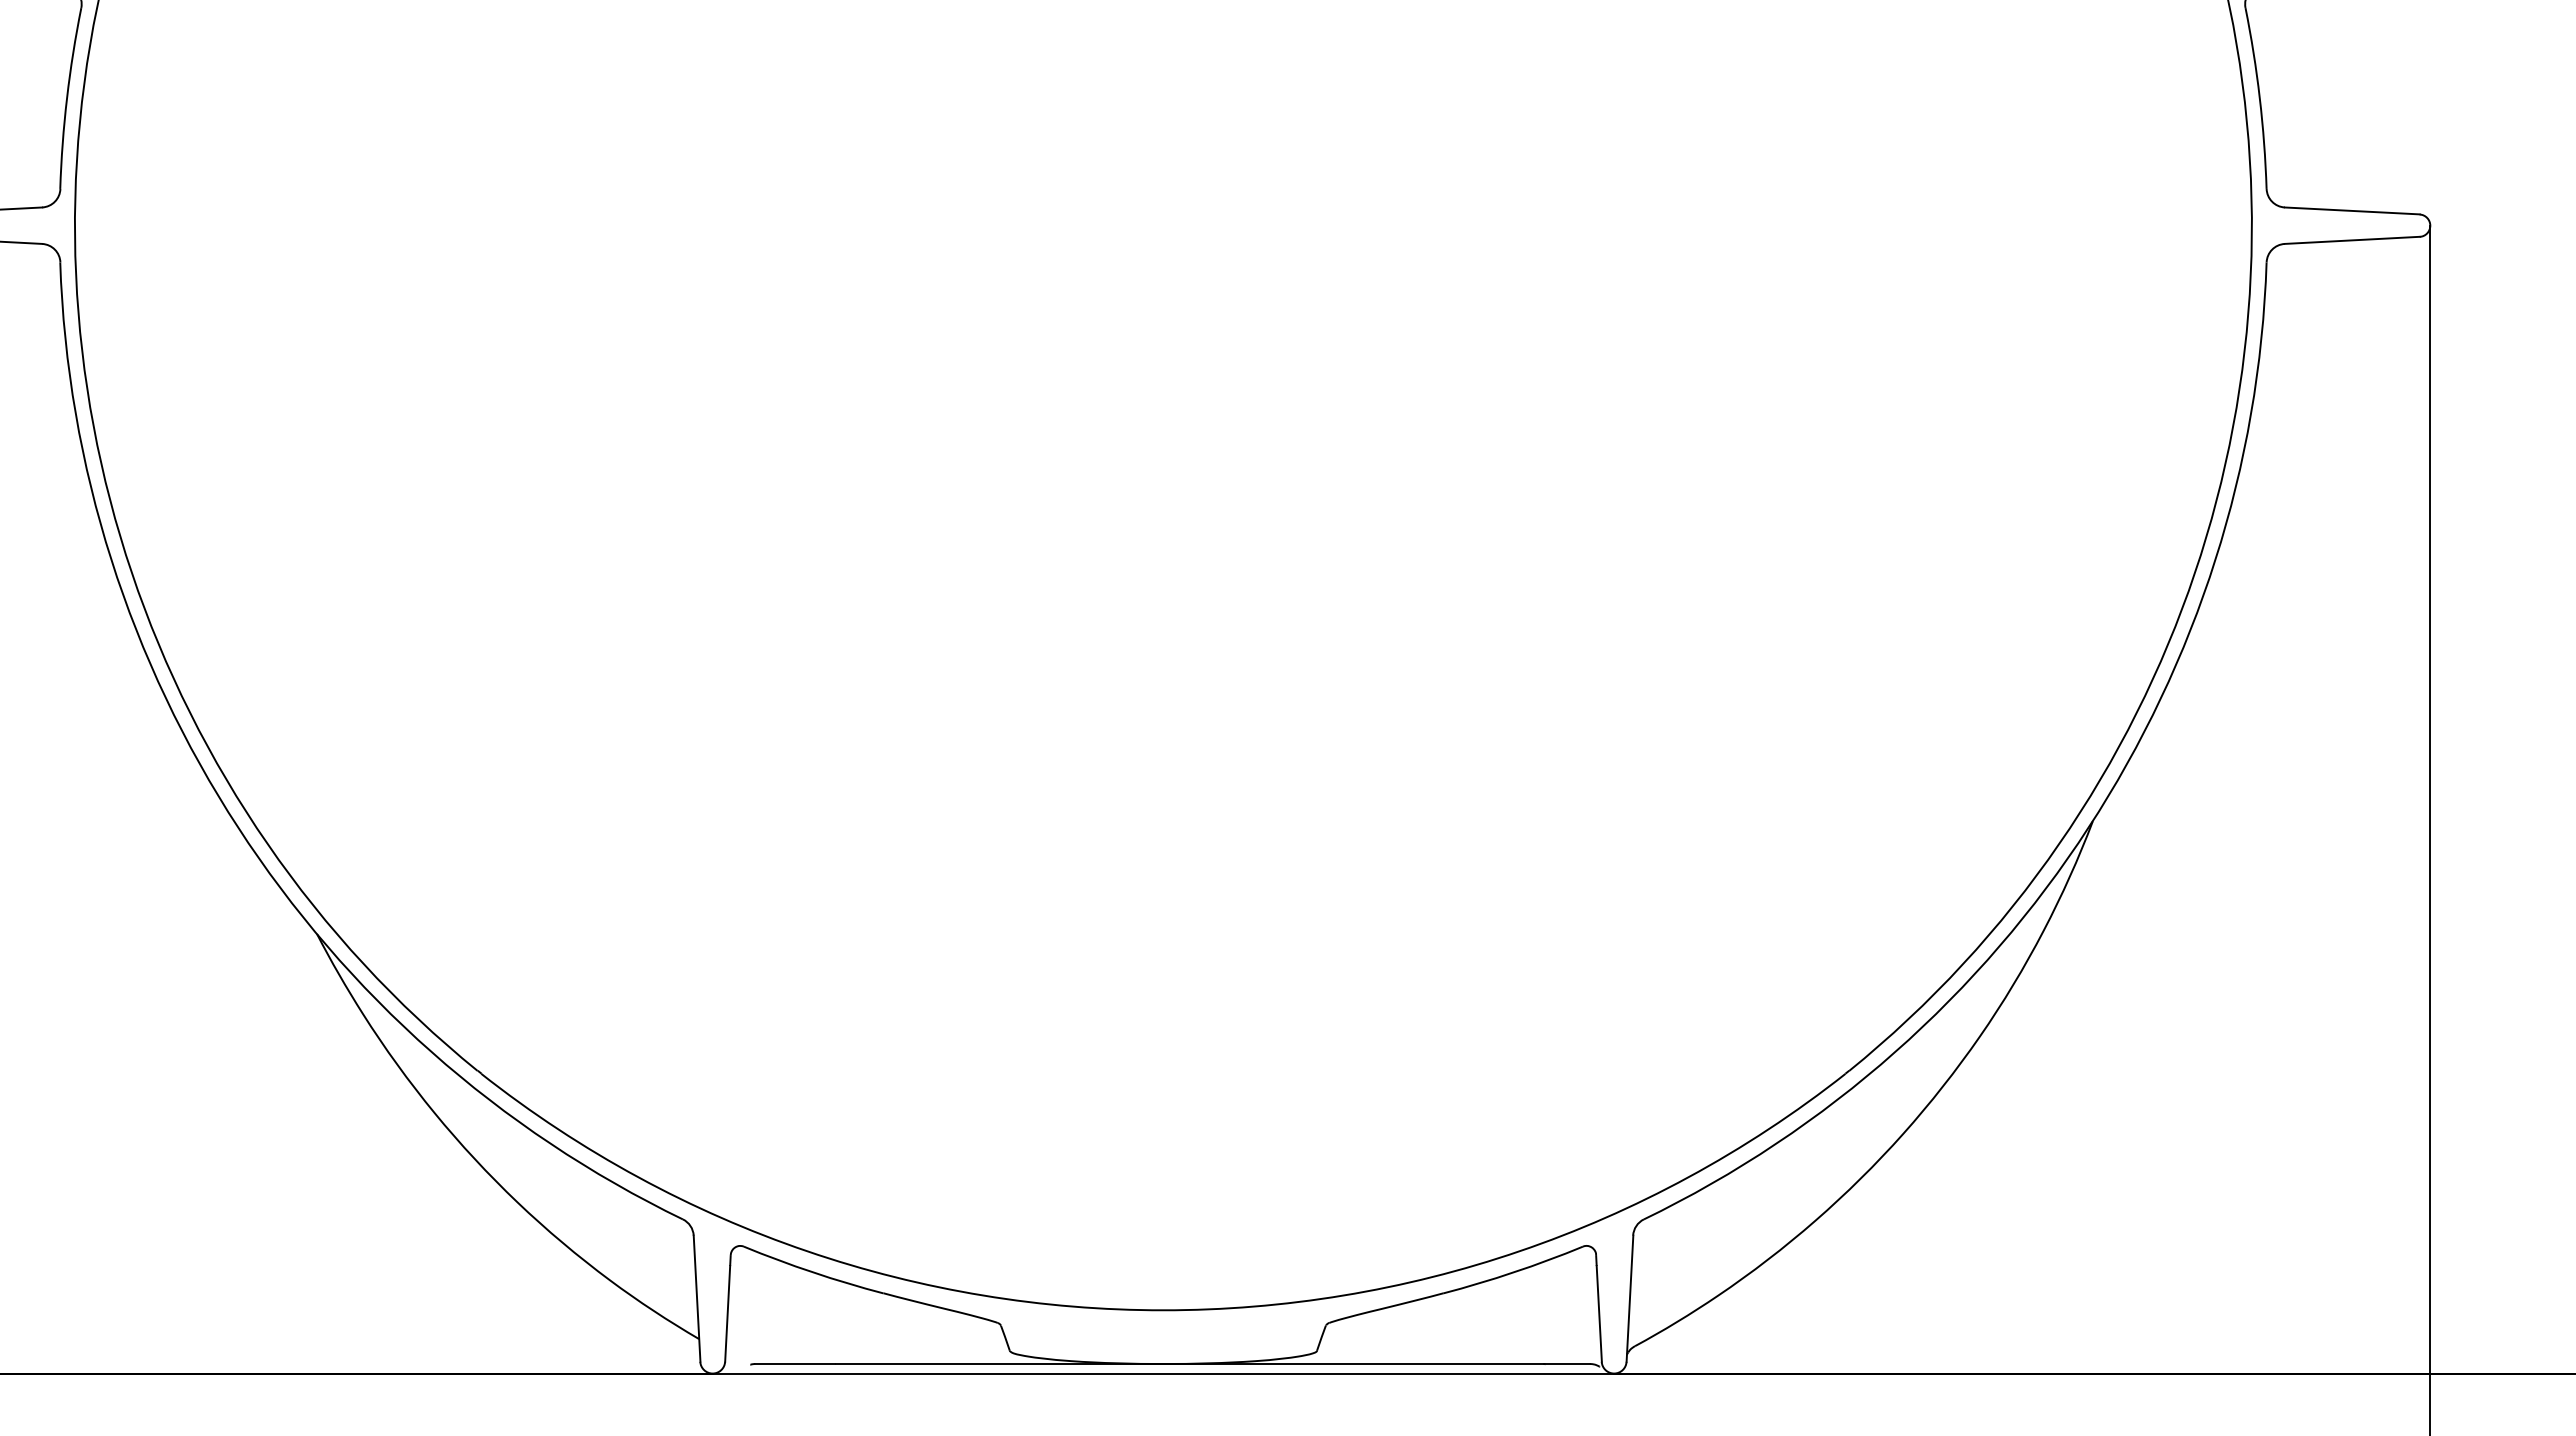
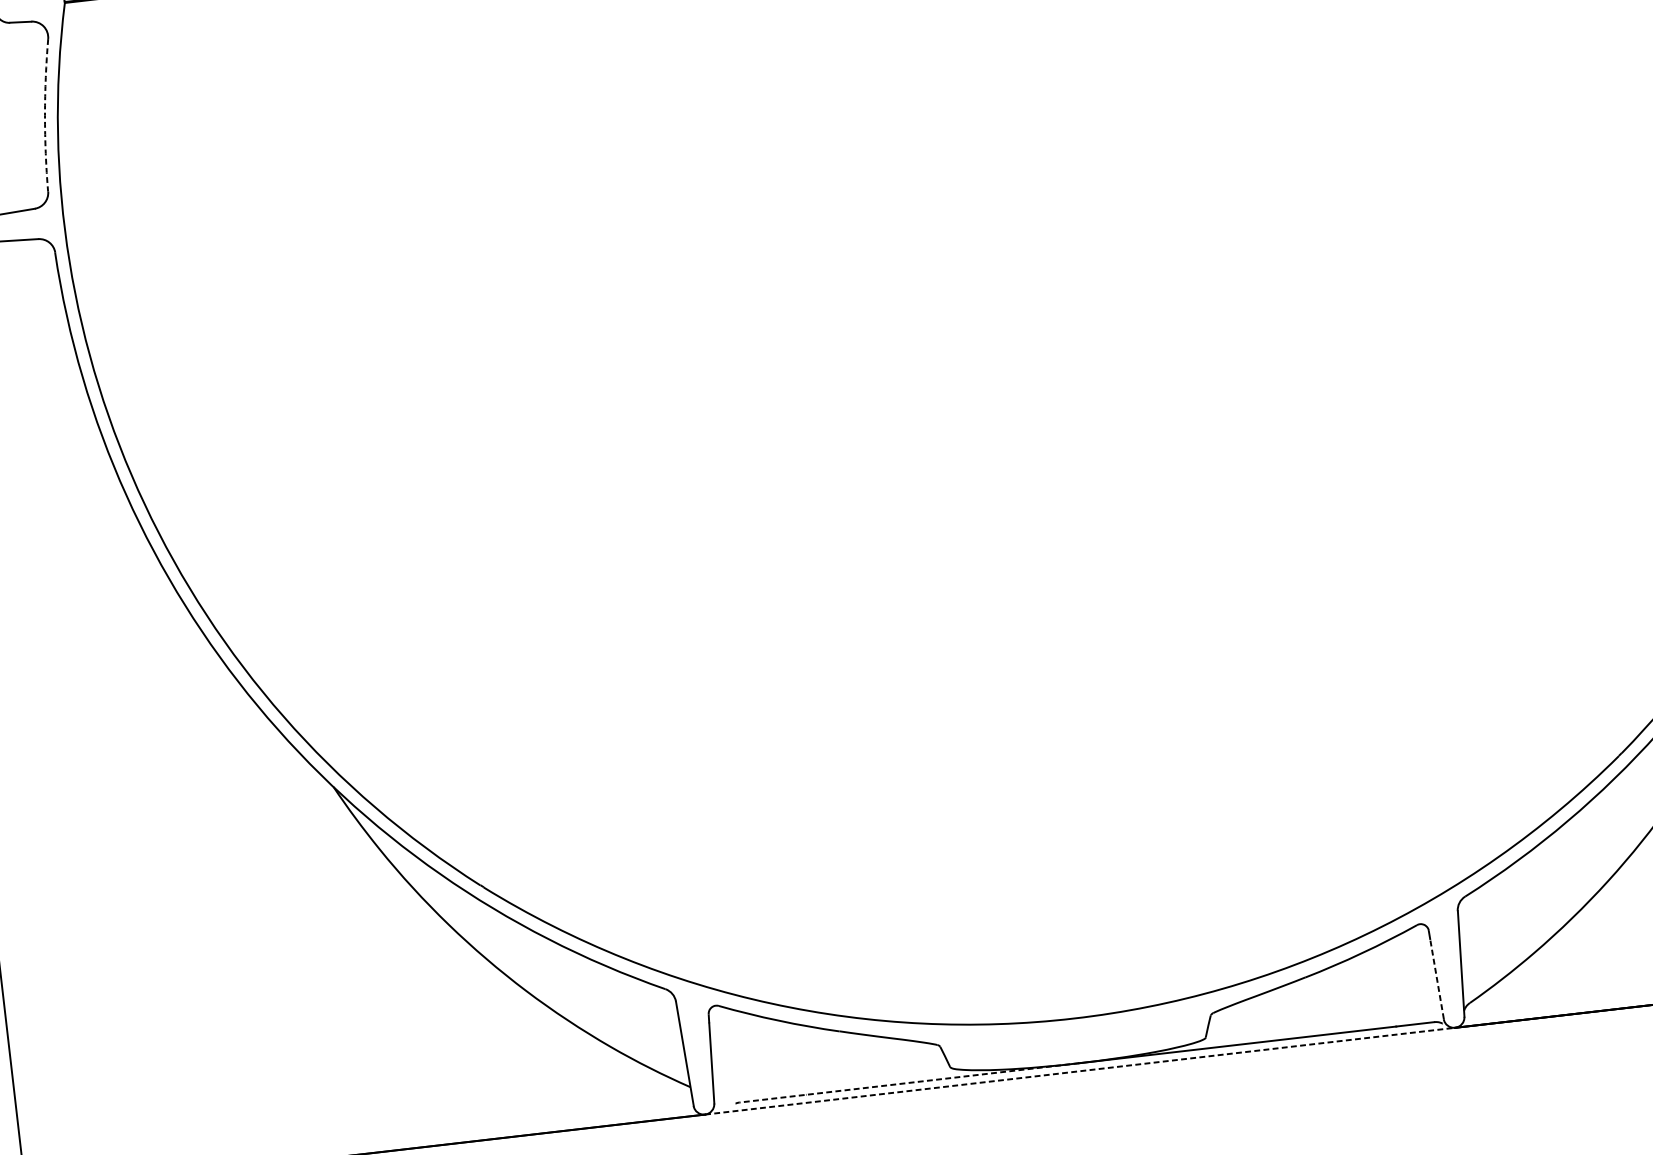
arc: (67, 98) -> (45, 115), solid -> dashed
line: (1599, 1313) -> (1437, 979), solid -> dashed
line: (958, 1364) -> (908, 1083), solid -> dashed
line: (1163, 1373) -> (1080, 1071), solid -> dashed

